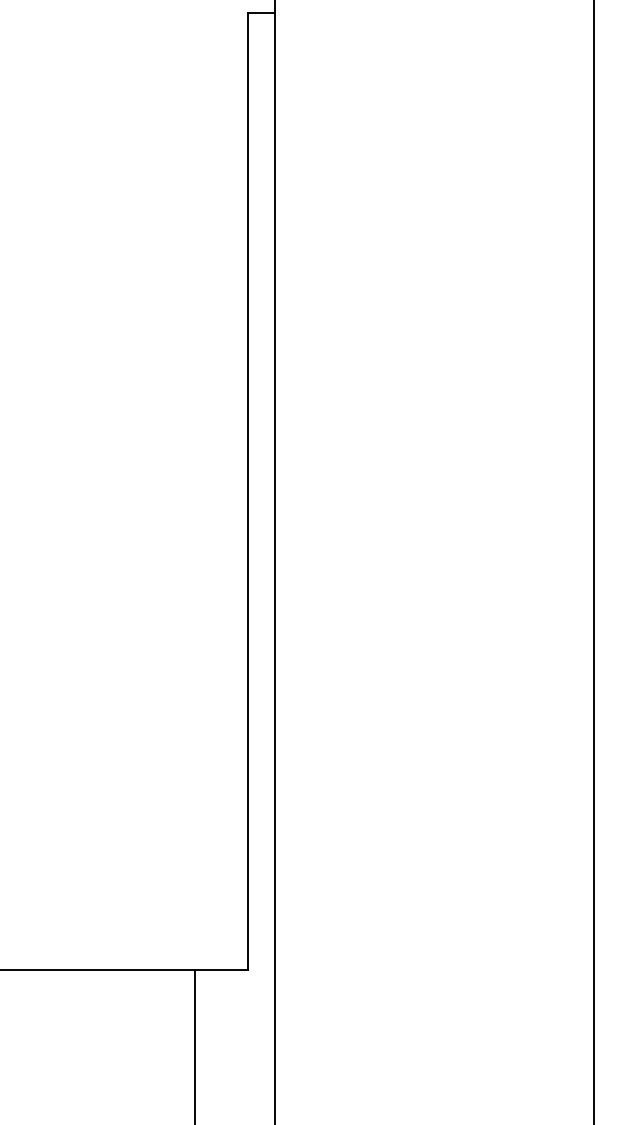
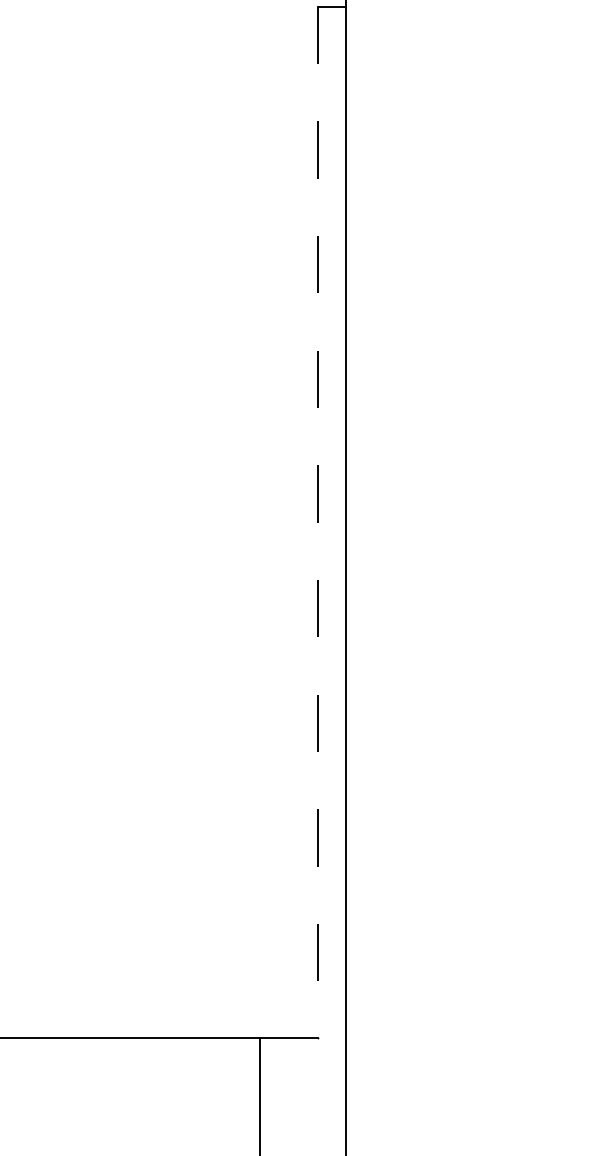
line: (248, 491) -> (318, 522), solid -> dashed

